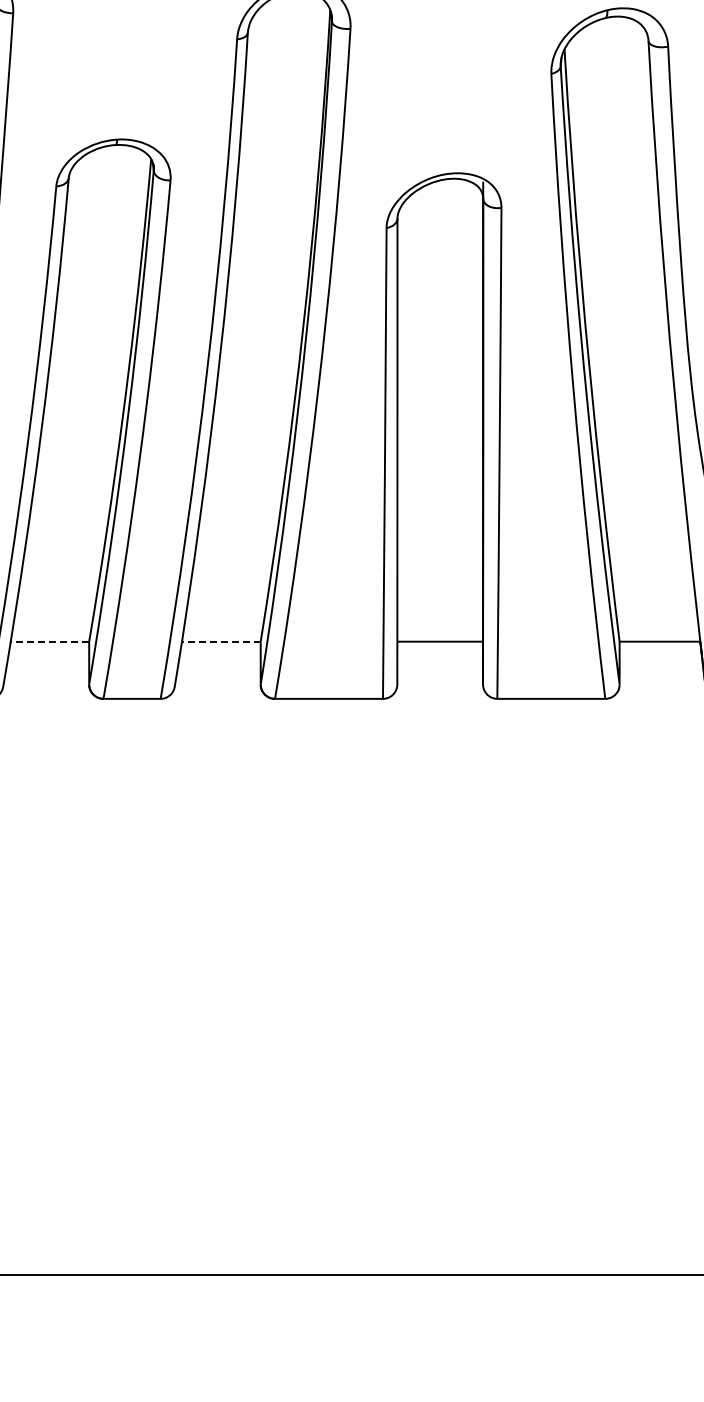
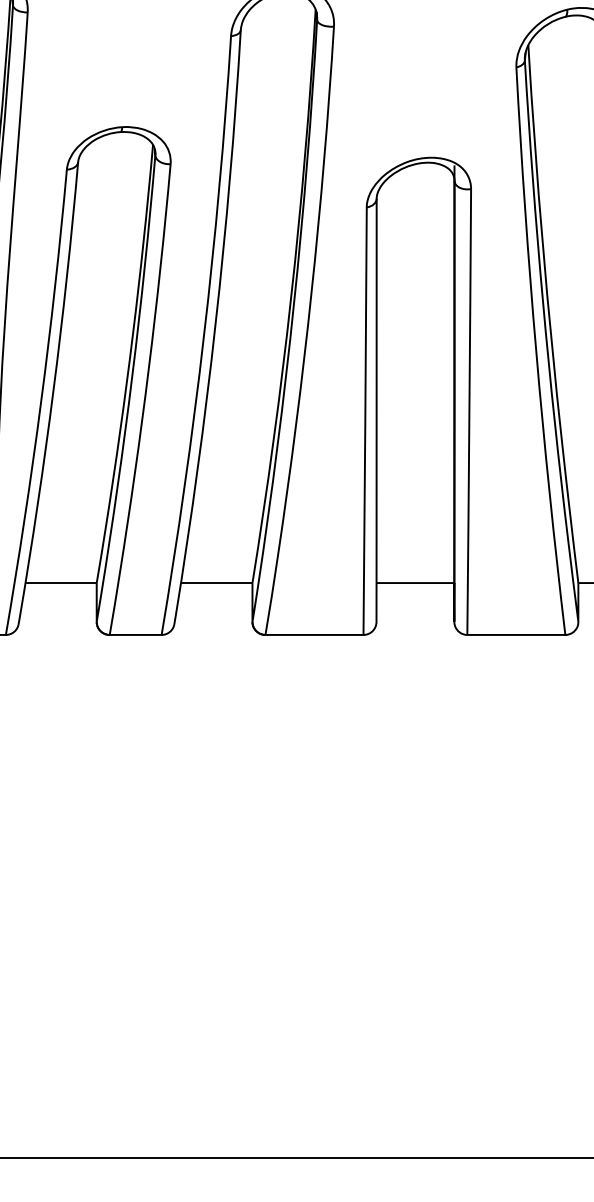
line: (49, 641) -> (60, 582), dashed -> solid
line: (220, 641) -> (215, 582), dashed -> solid

